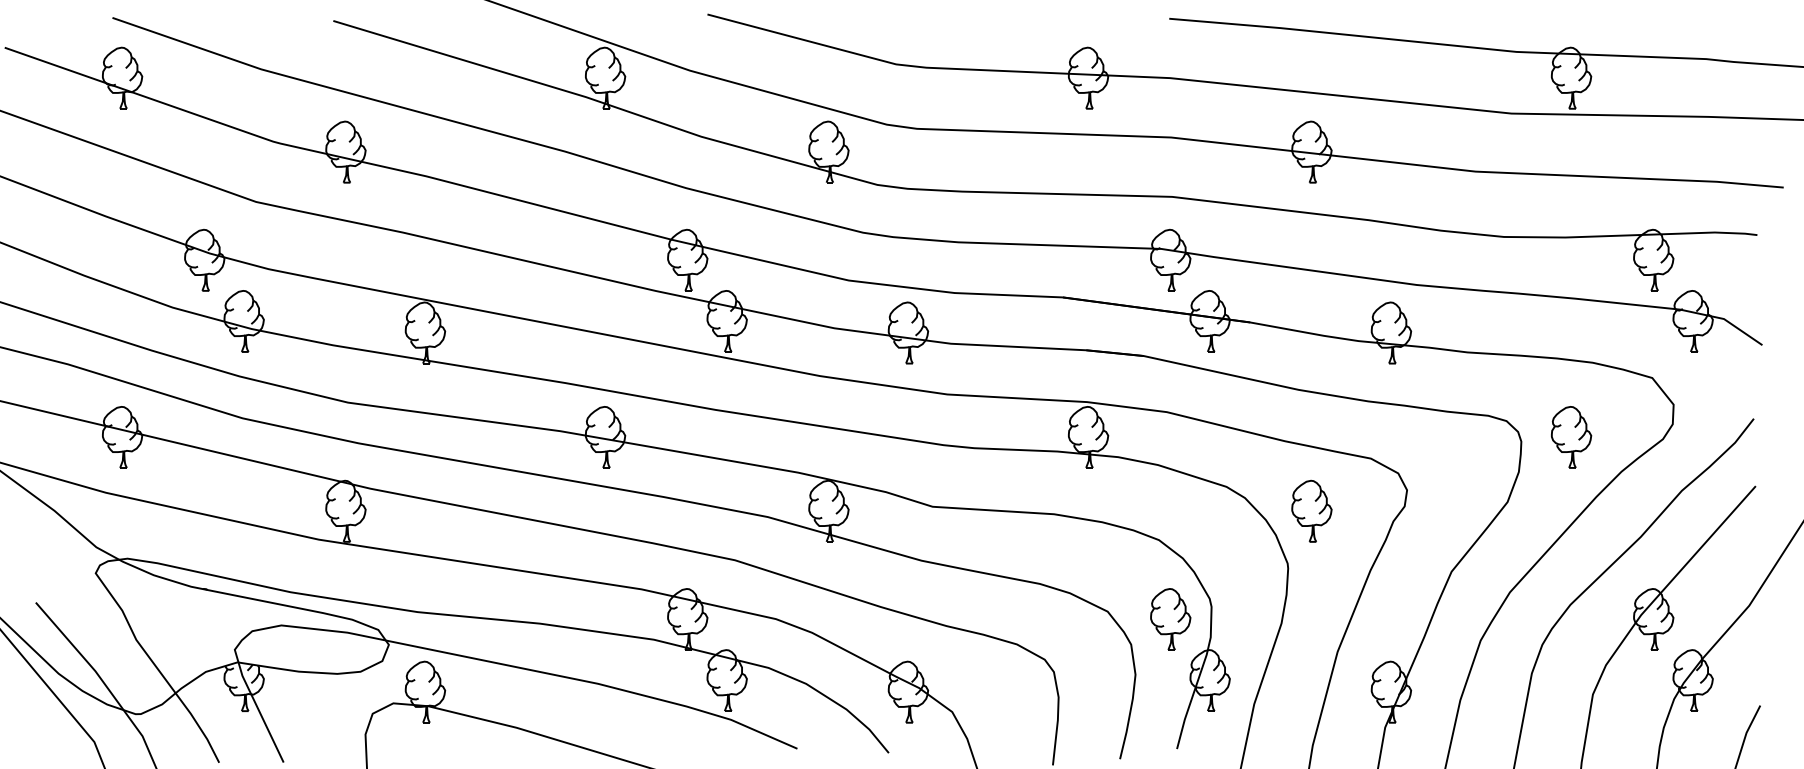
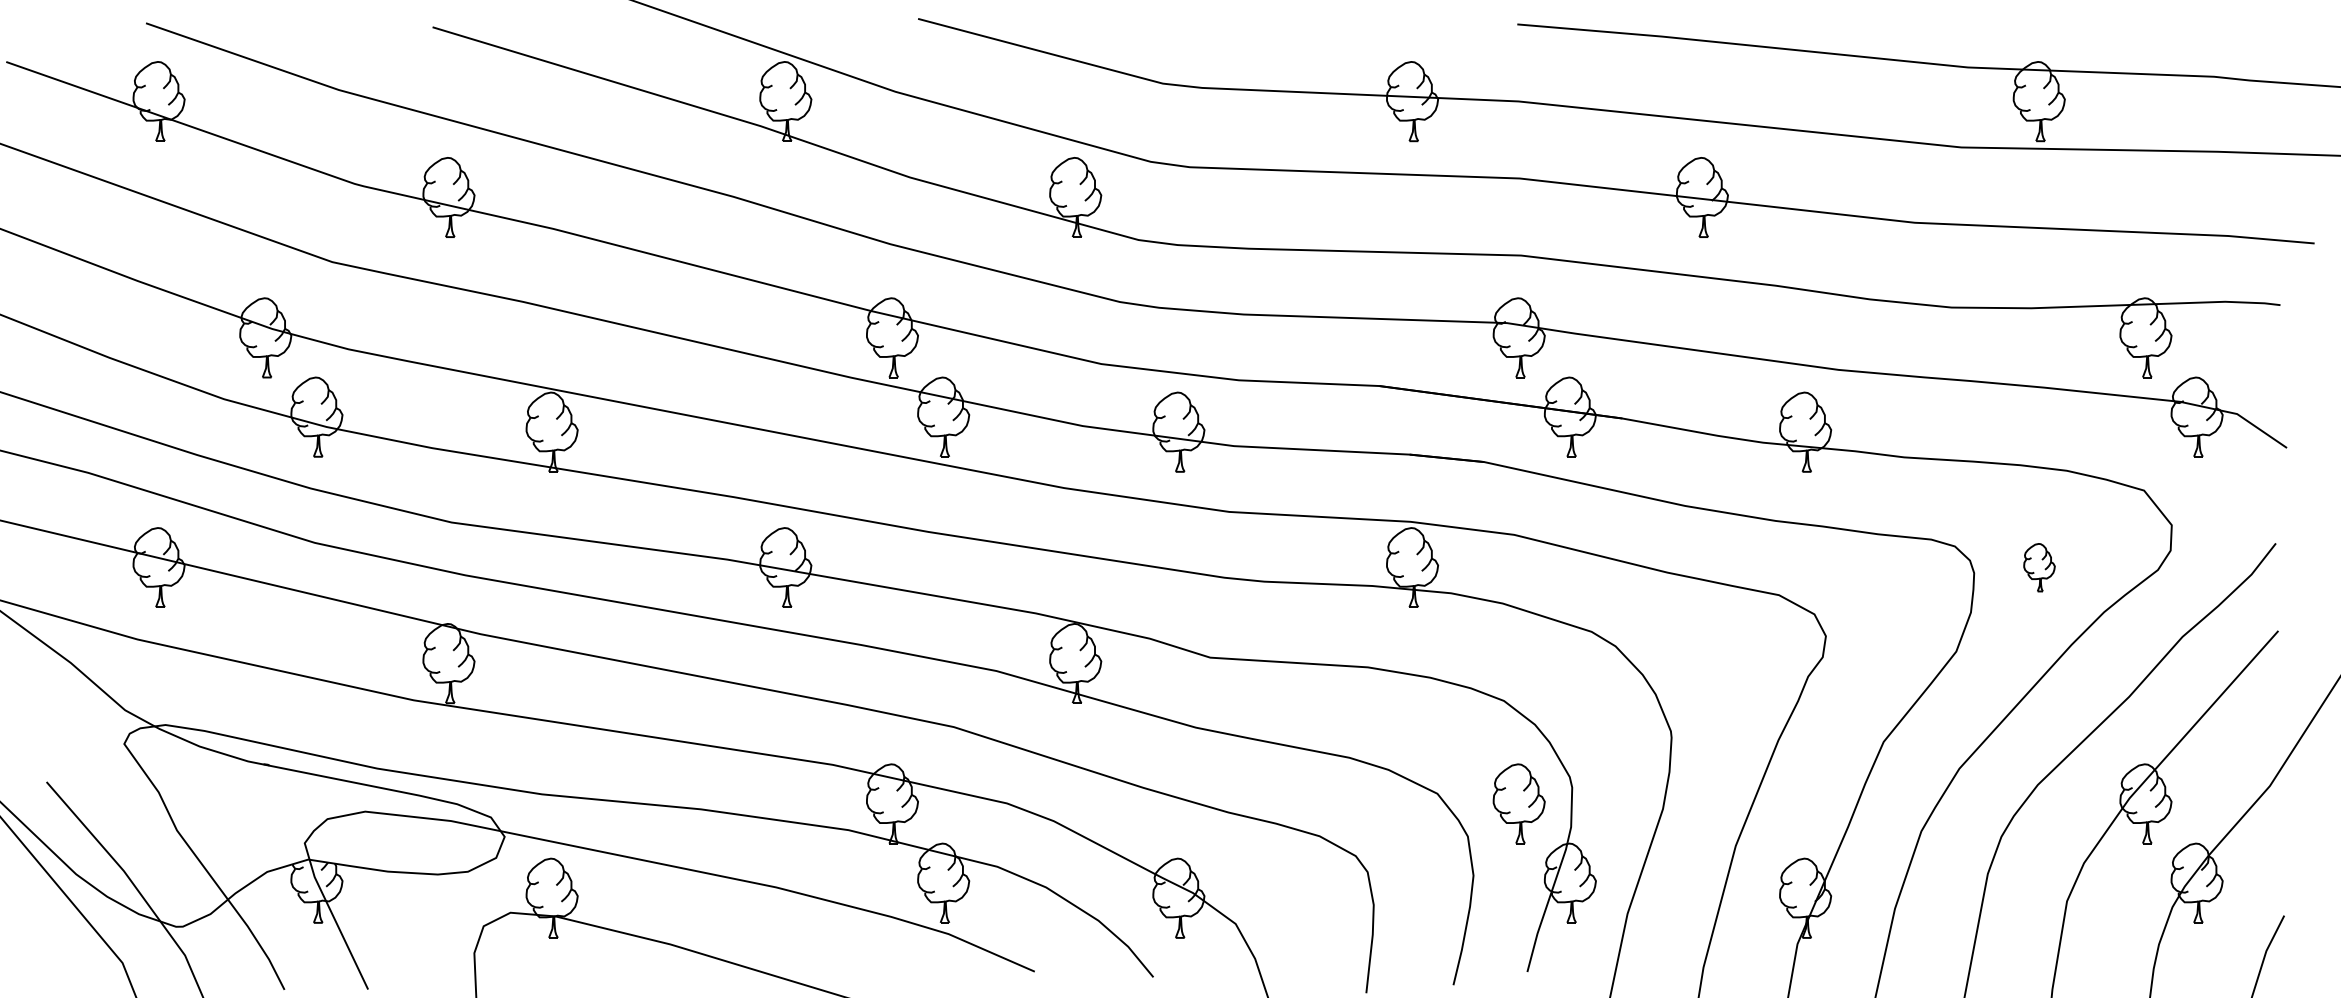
part: (1571, 437) -> (2039, 567), size x0.6
part: (1311, 510) -> (1701, 662), removed

